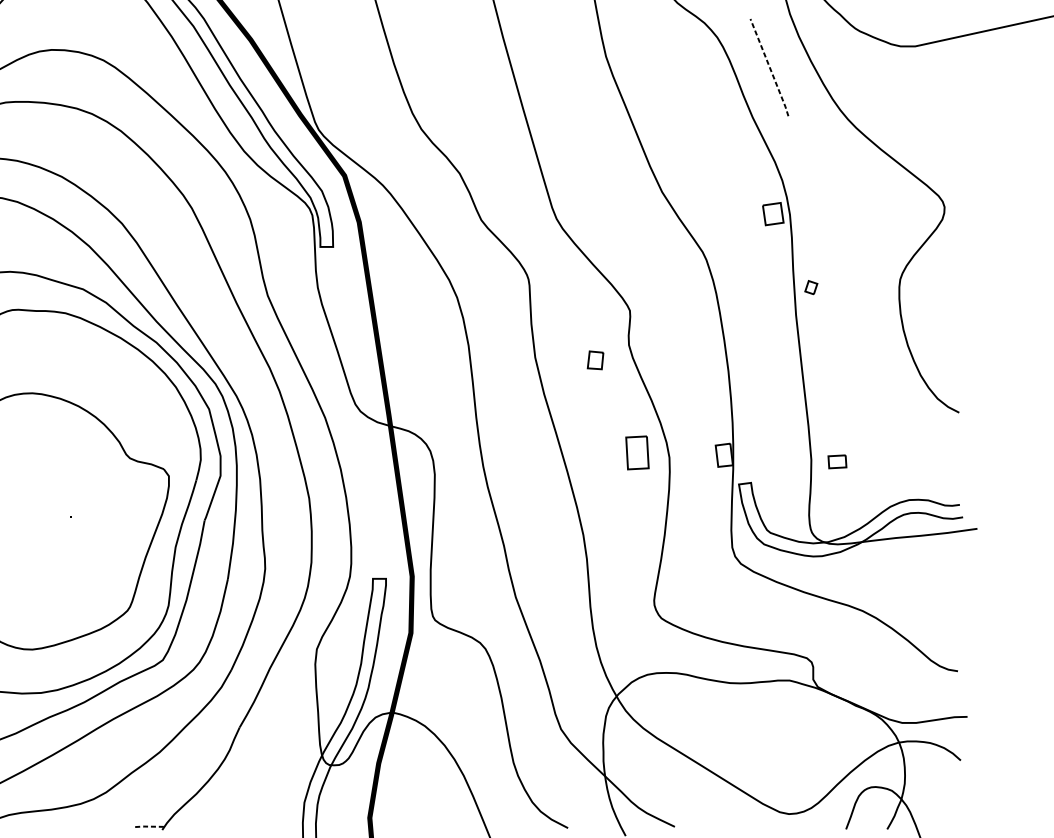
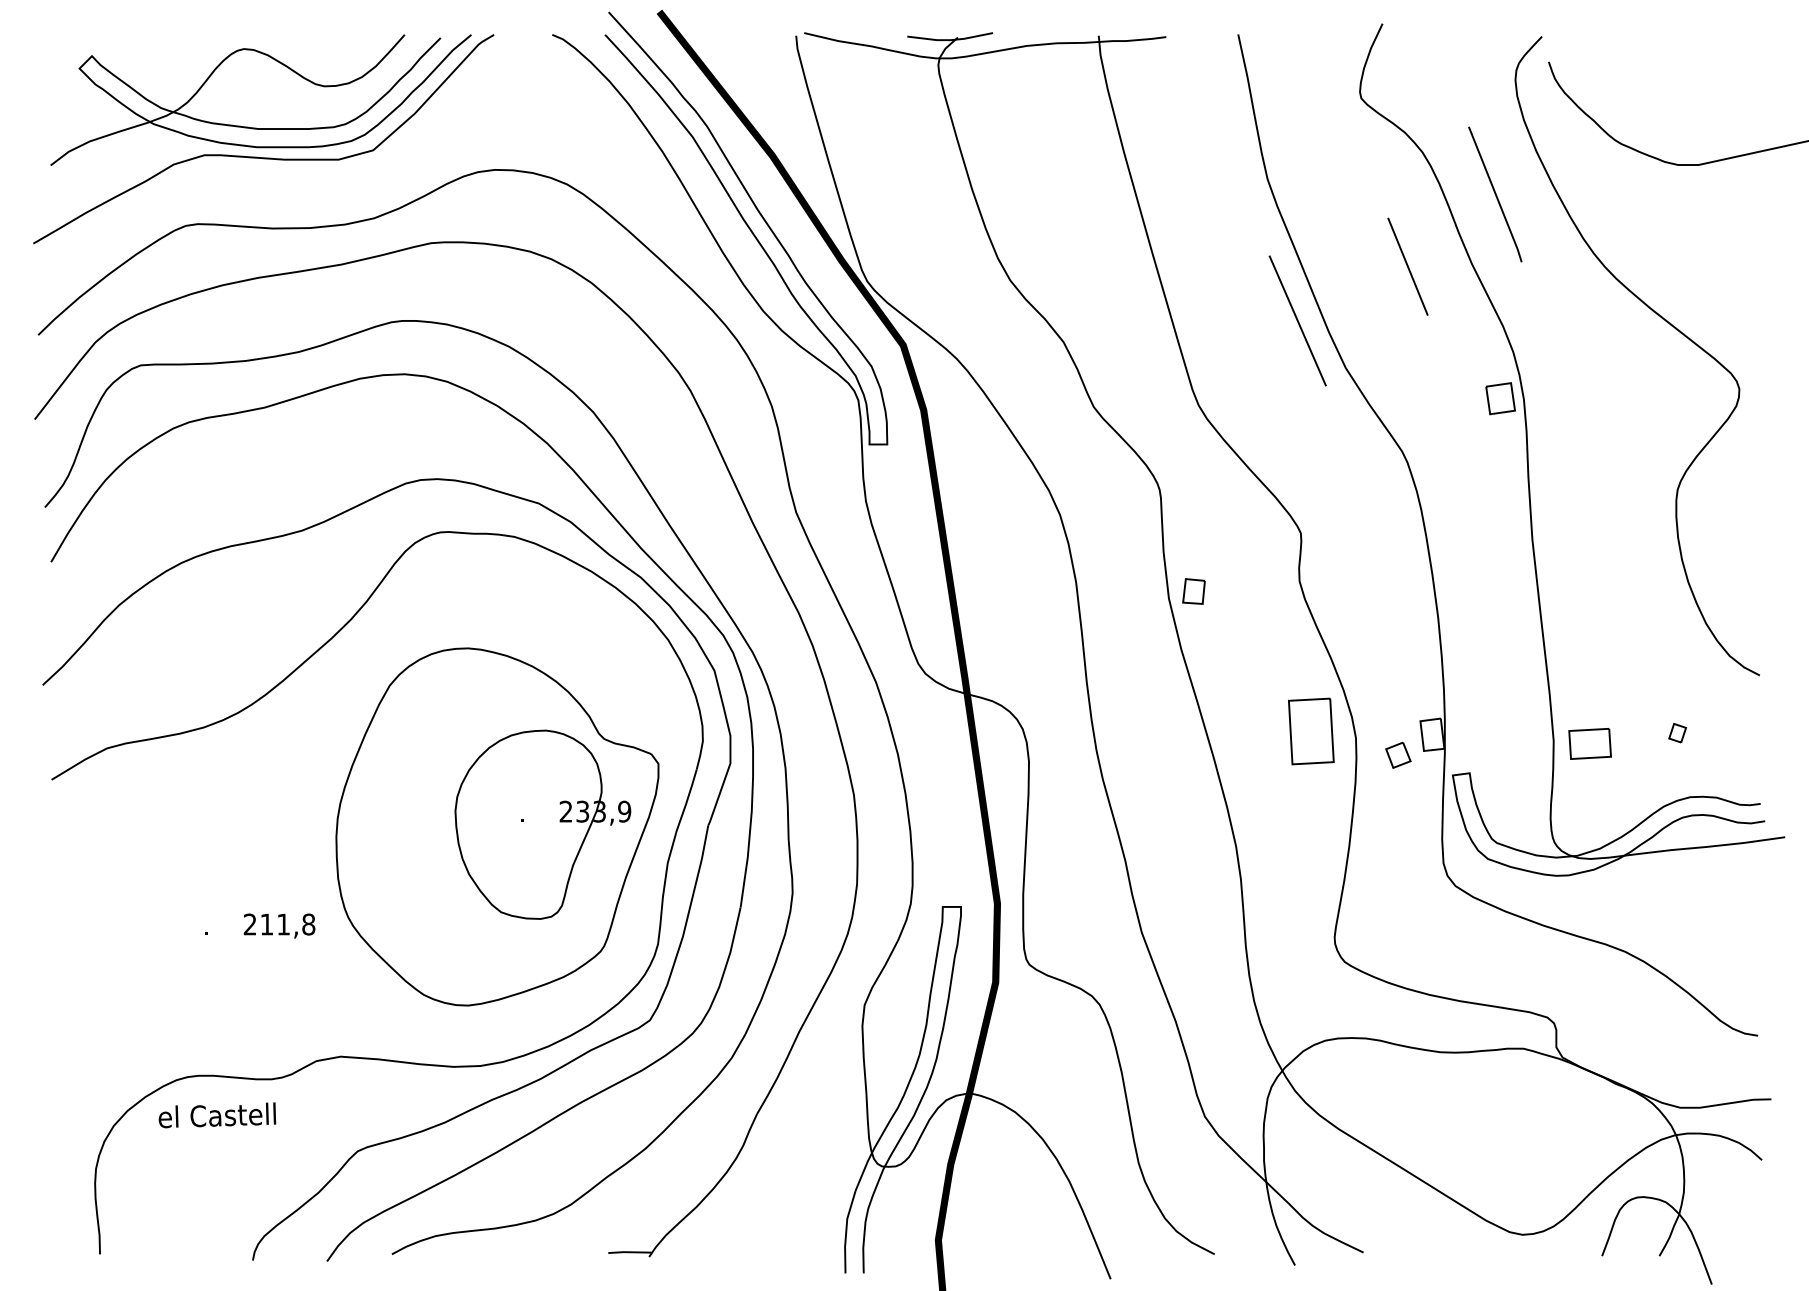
line: (770, 68) -> (1496, 195), dashed -> solid
line: (706, 119) -> (1407, 266), added
line: (627, 157) -> (1297, 320), added
part: (811, 287) -> (1677, 732), moved
part: (595, 360) -> (1193, 591), moved
part: (637, 452) -> (1311, 731), size x1.43
part: (837, 461) -> (1589, 743), size x1.67
part: (699, 469) -> (1398, 754), added
part: (85, 519) -> (542, 824), added
line: (148, 826) -> (629, 1252), dashed -> solid

